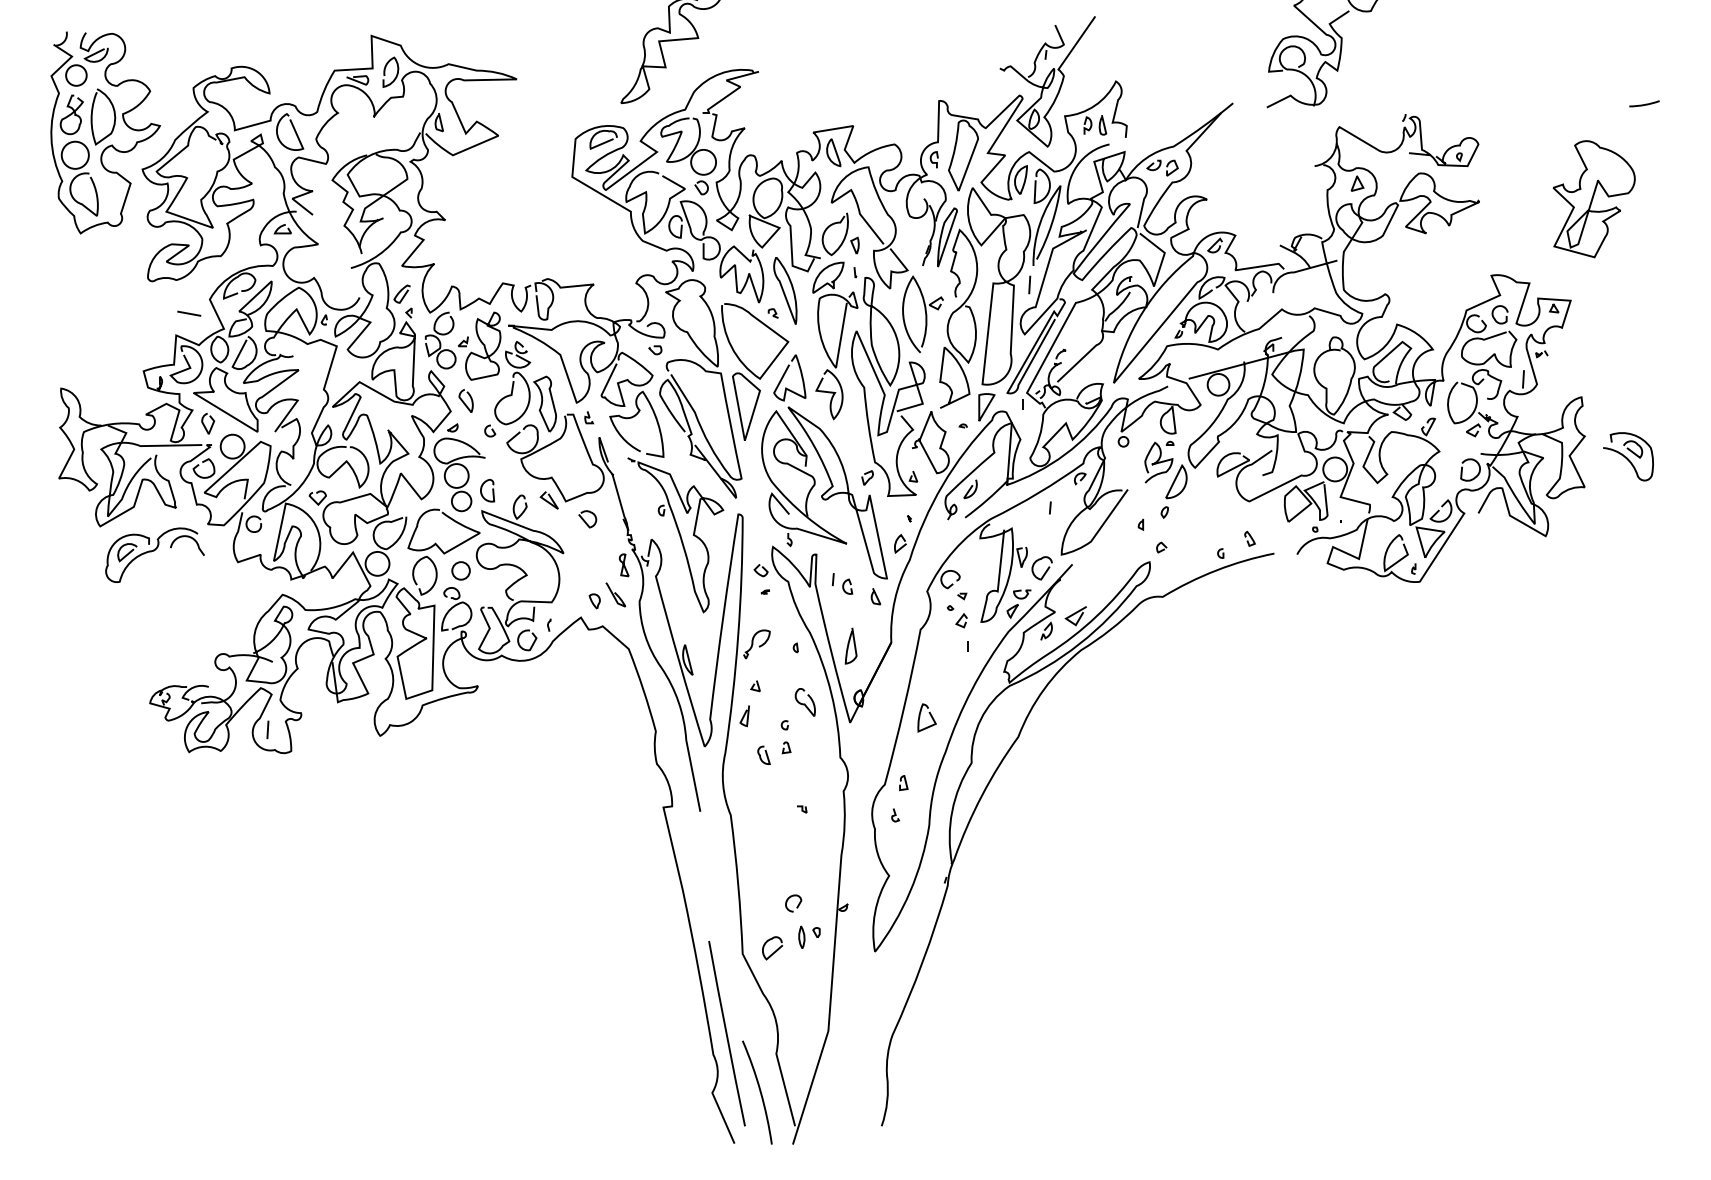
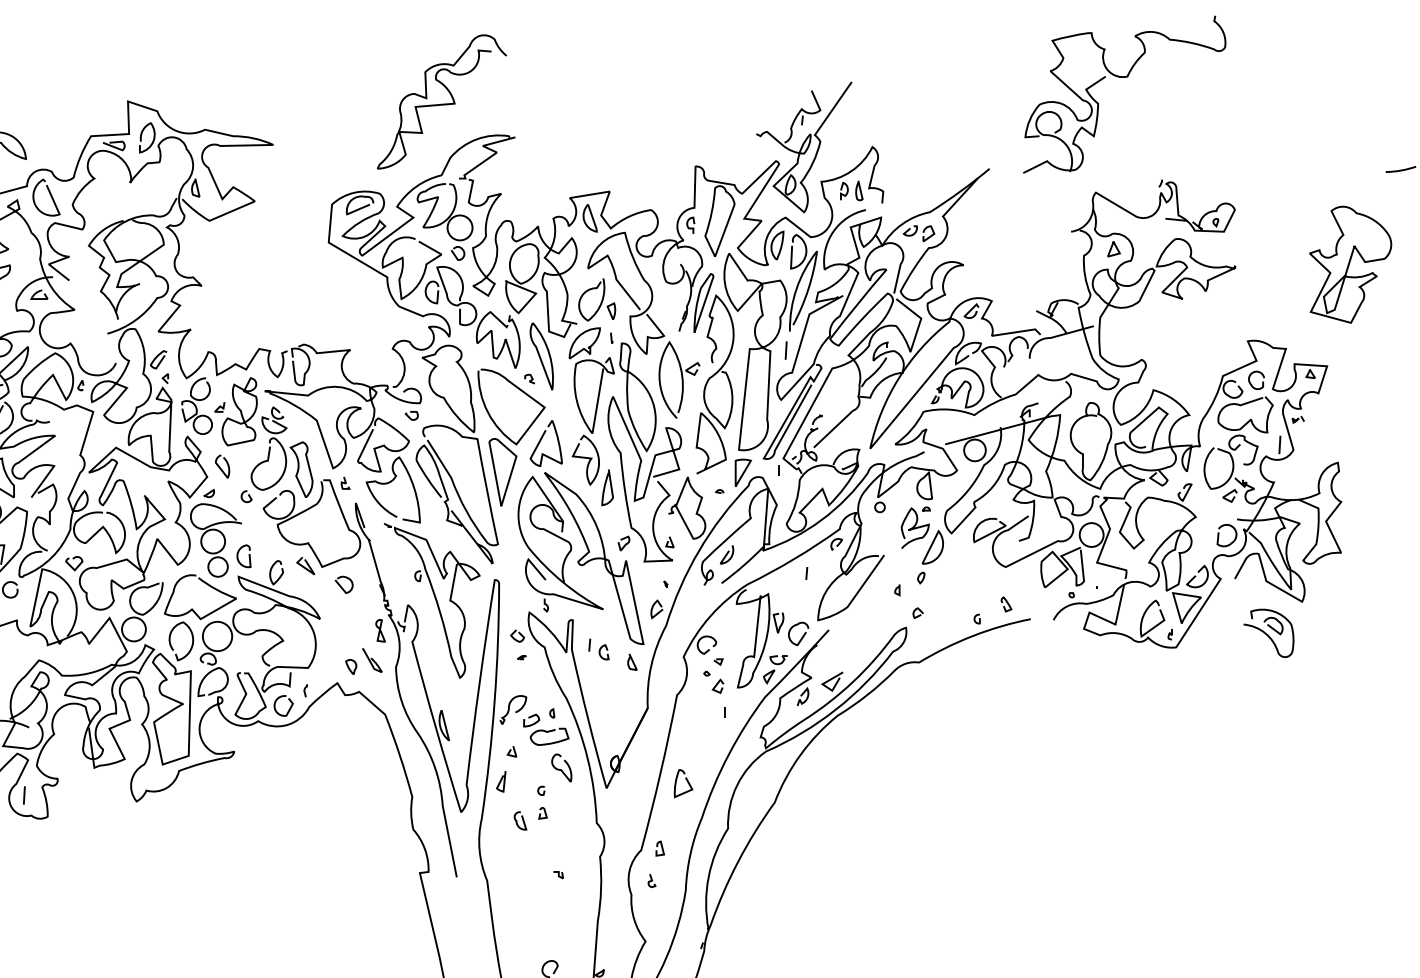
part: (1628, 456) -> (1268, 633), moved
circle: (460, 570) -> (216, 636), size x1.67
curve: (849, 645) -> (605, 487), moved
part: (789, 664) -> (545, 730), added

